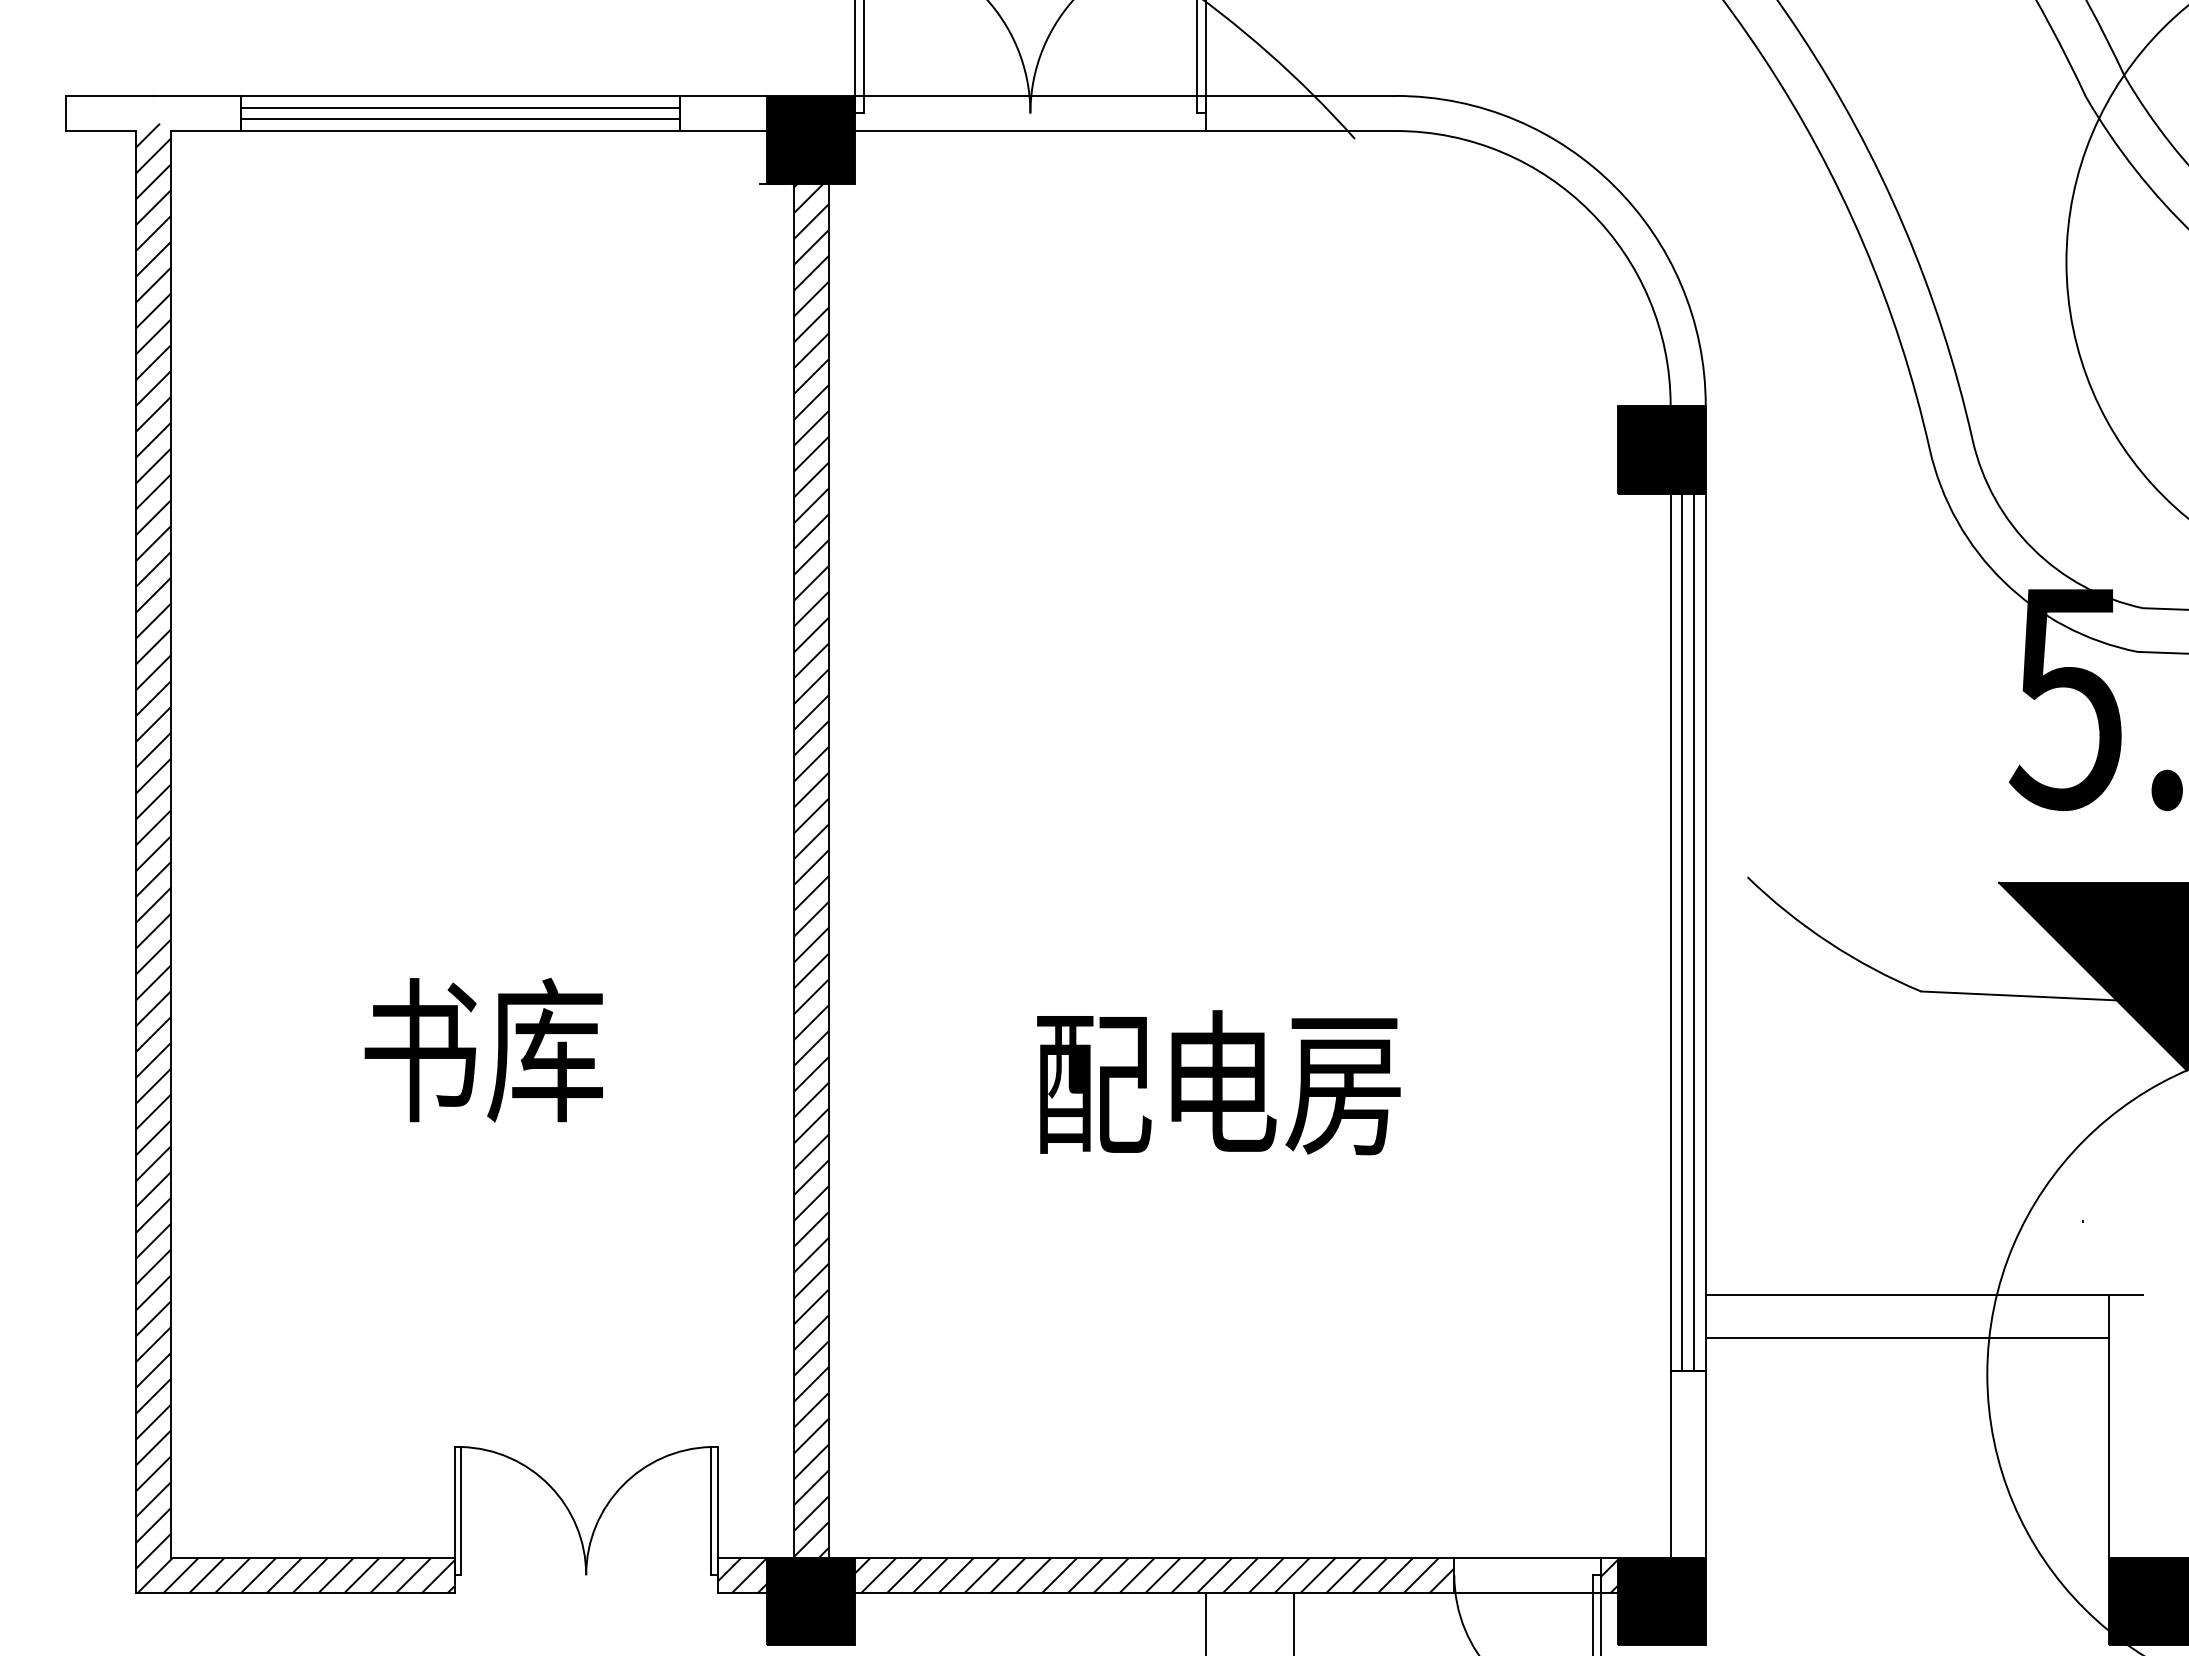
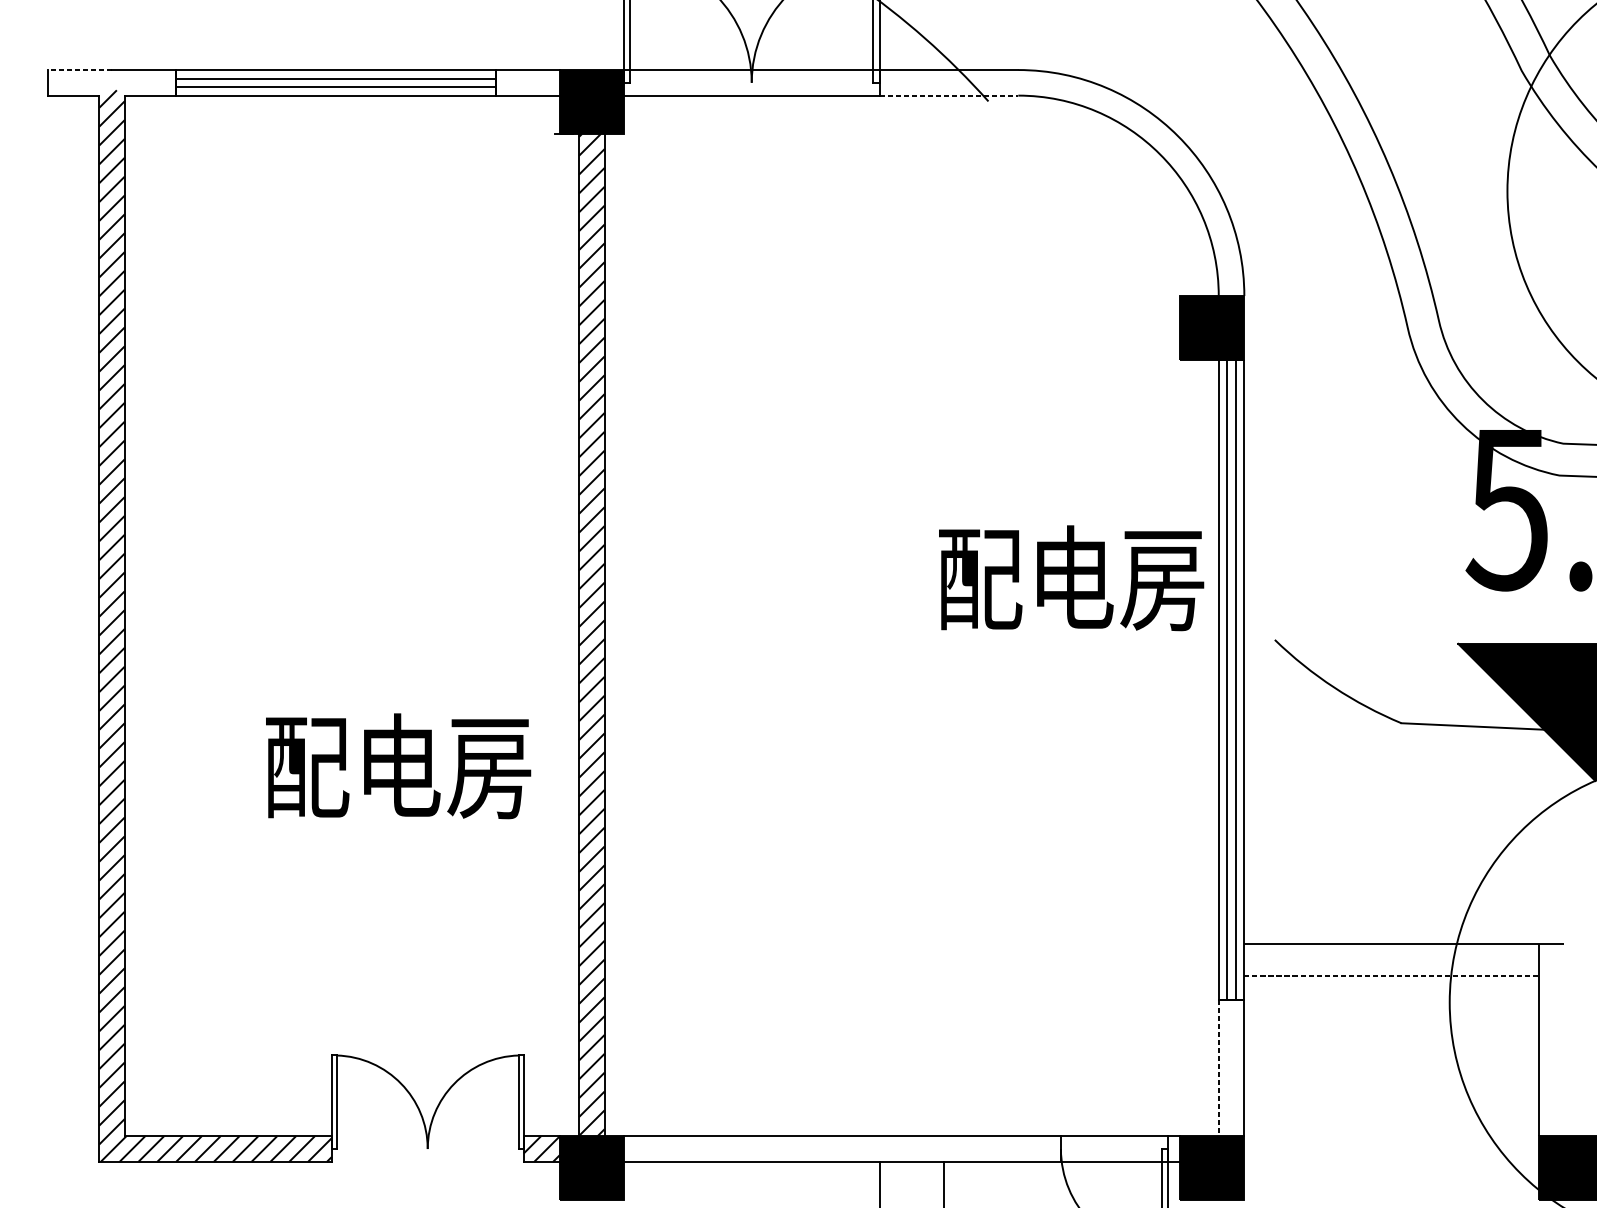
line: (109, 95) -> (80, 69), solid -> dashed
line: (1301, 131) -> (949, 95), solid -> dashed
text: (545, 1050) -> (398, 766), 书库 -> 配电房
text: (1218, 1082) -> (1071, 578), moved
line: (1907, 1338) -> (1391, 976), solid -> dashed
line: (1670, 1464) -> (1218, 1068), solid -> dashed
hatch: (1154, 1574) -> (842, 1148), removed
hatch: (1609, 1575) -> (1174, 1149), removed

